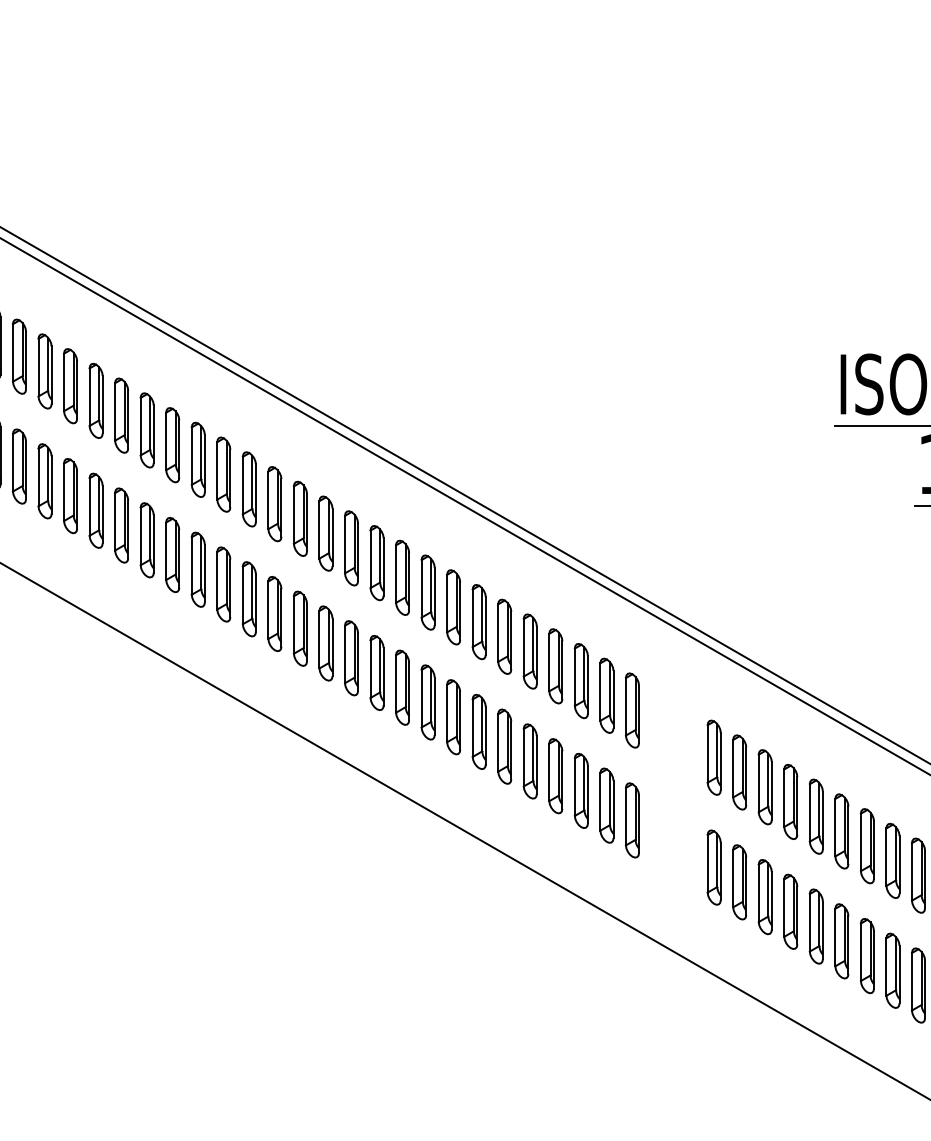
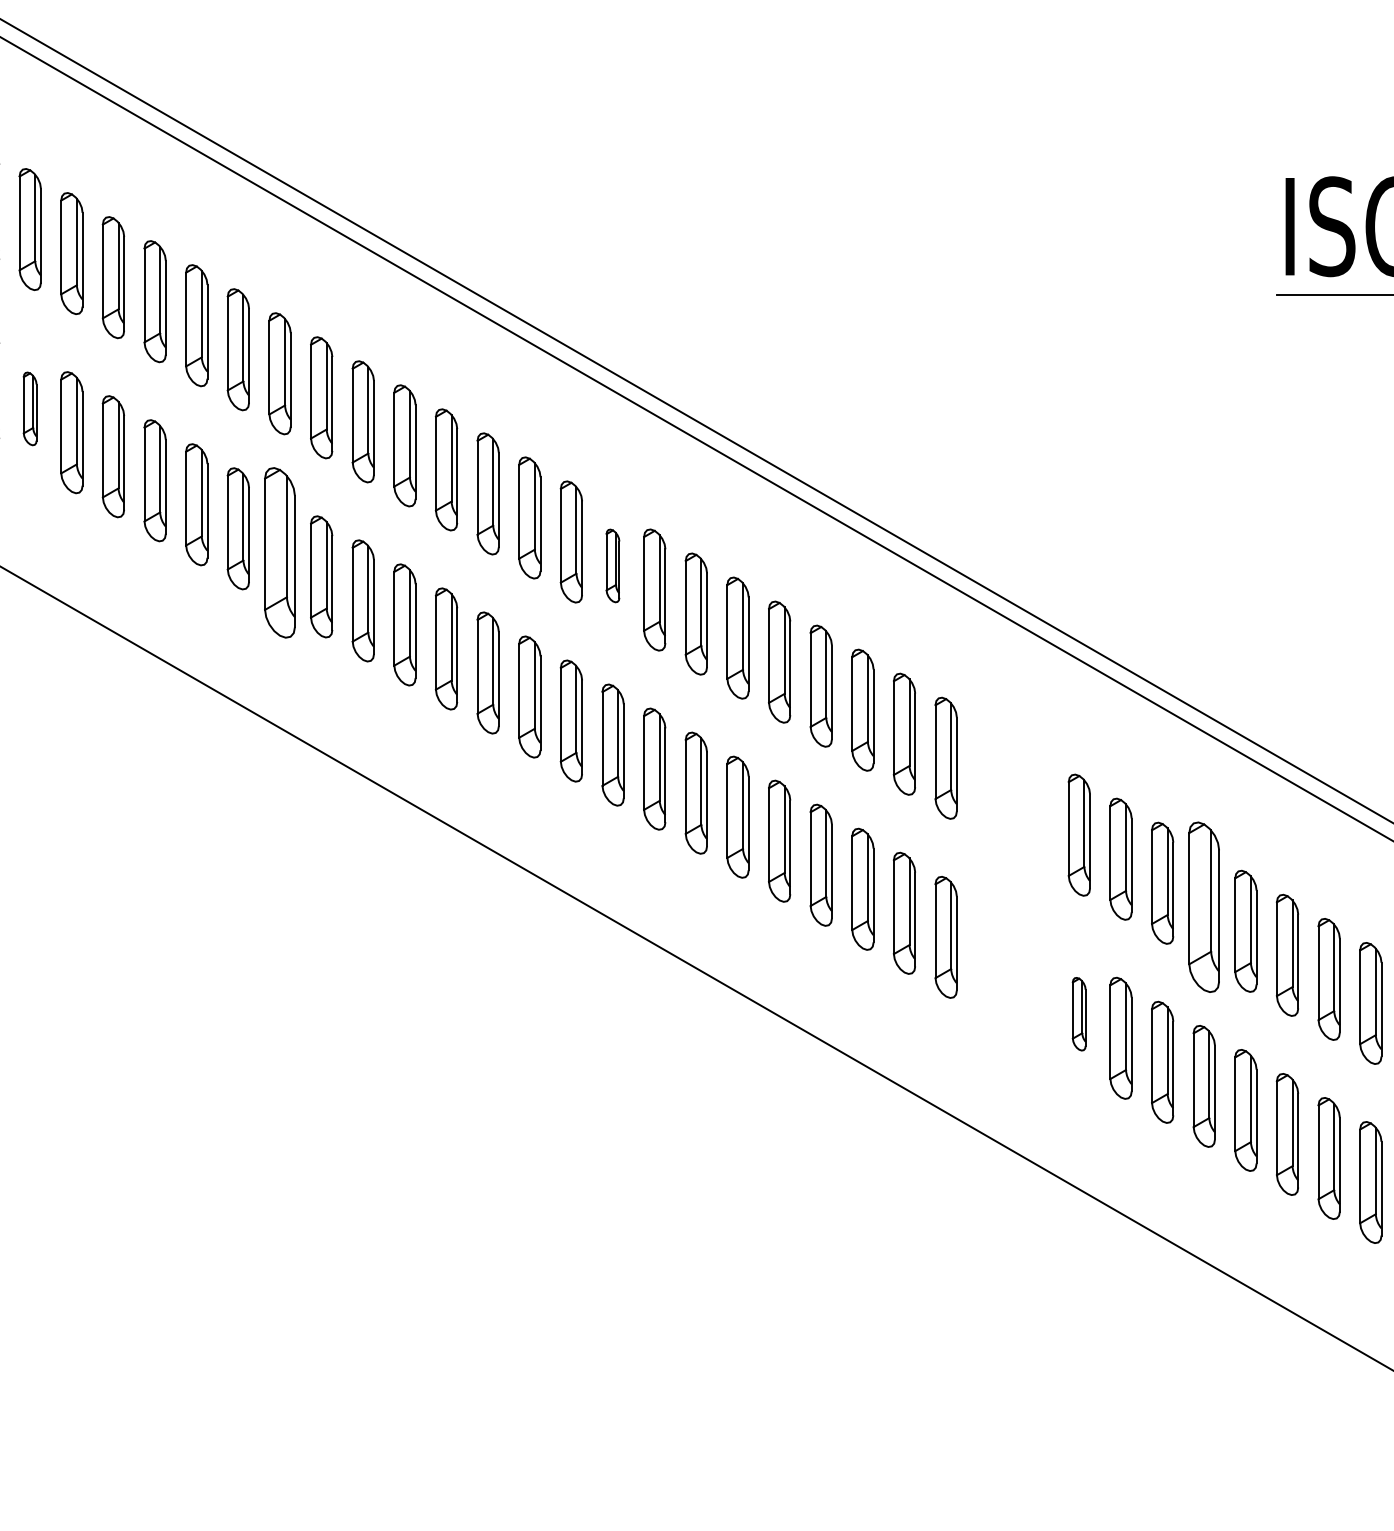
part: (70, 496) -> (30, 409), size x0.6
part: (223, 584) -> (279, 552), size x1.4
part: (427, 592) -> (612, 565), size x0.6
part: (790, 801) -> (1203, 906), size x1.4
part: (713, 867) -> (1078, 1014), size x0.6

